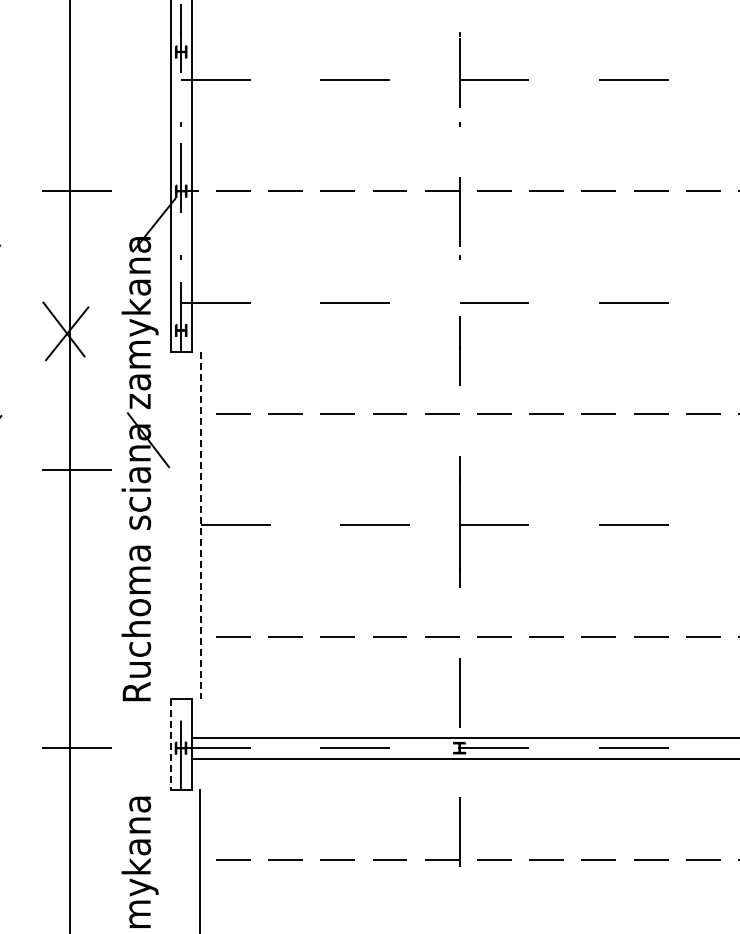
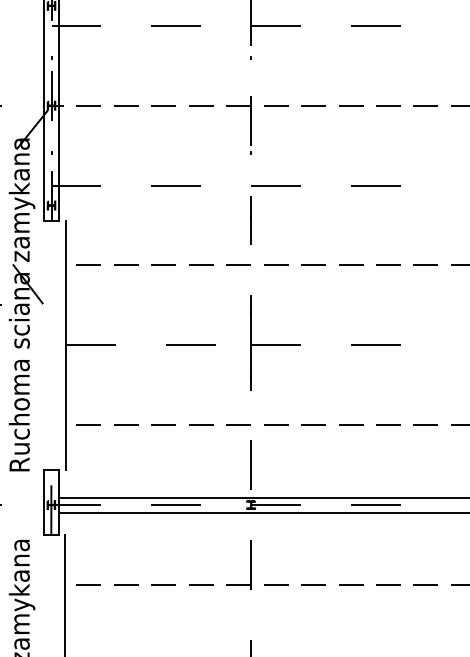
line: (201, 525) -> (66, 345), dashed -> solid
line: (170, 745) -> (43, 503), dashed -> solid

